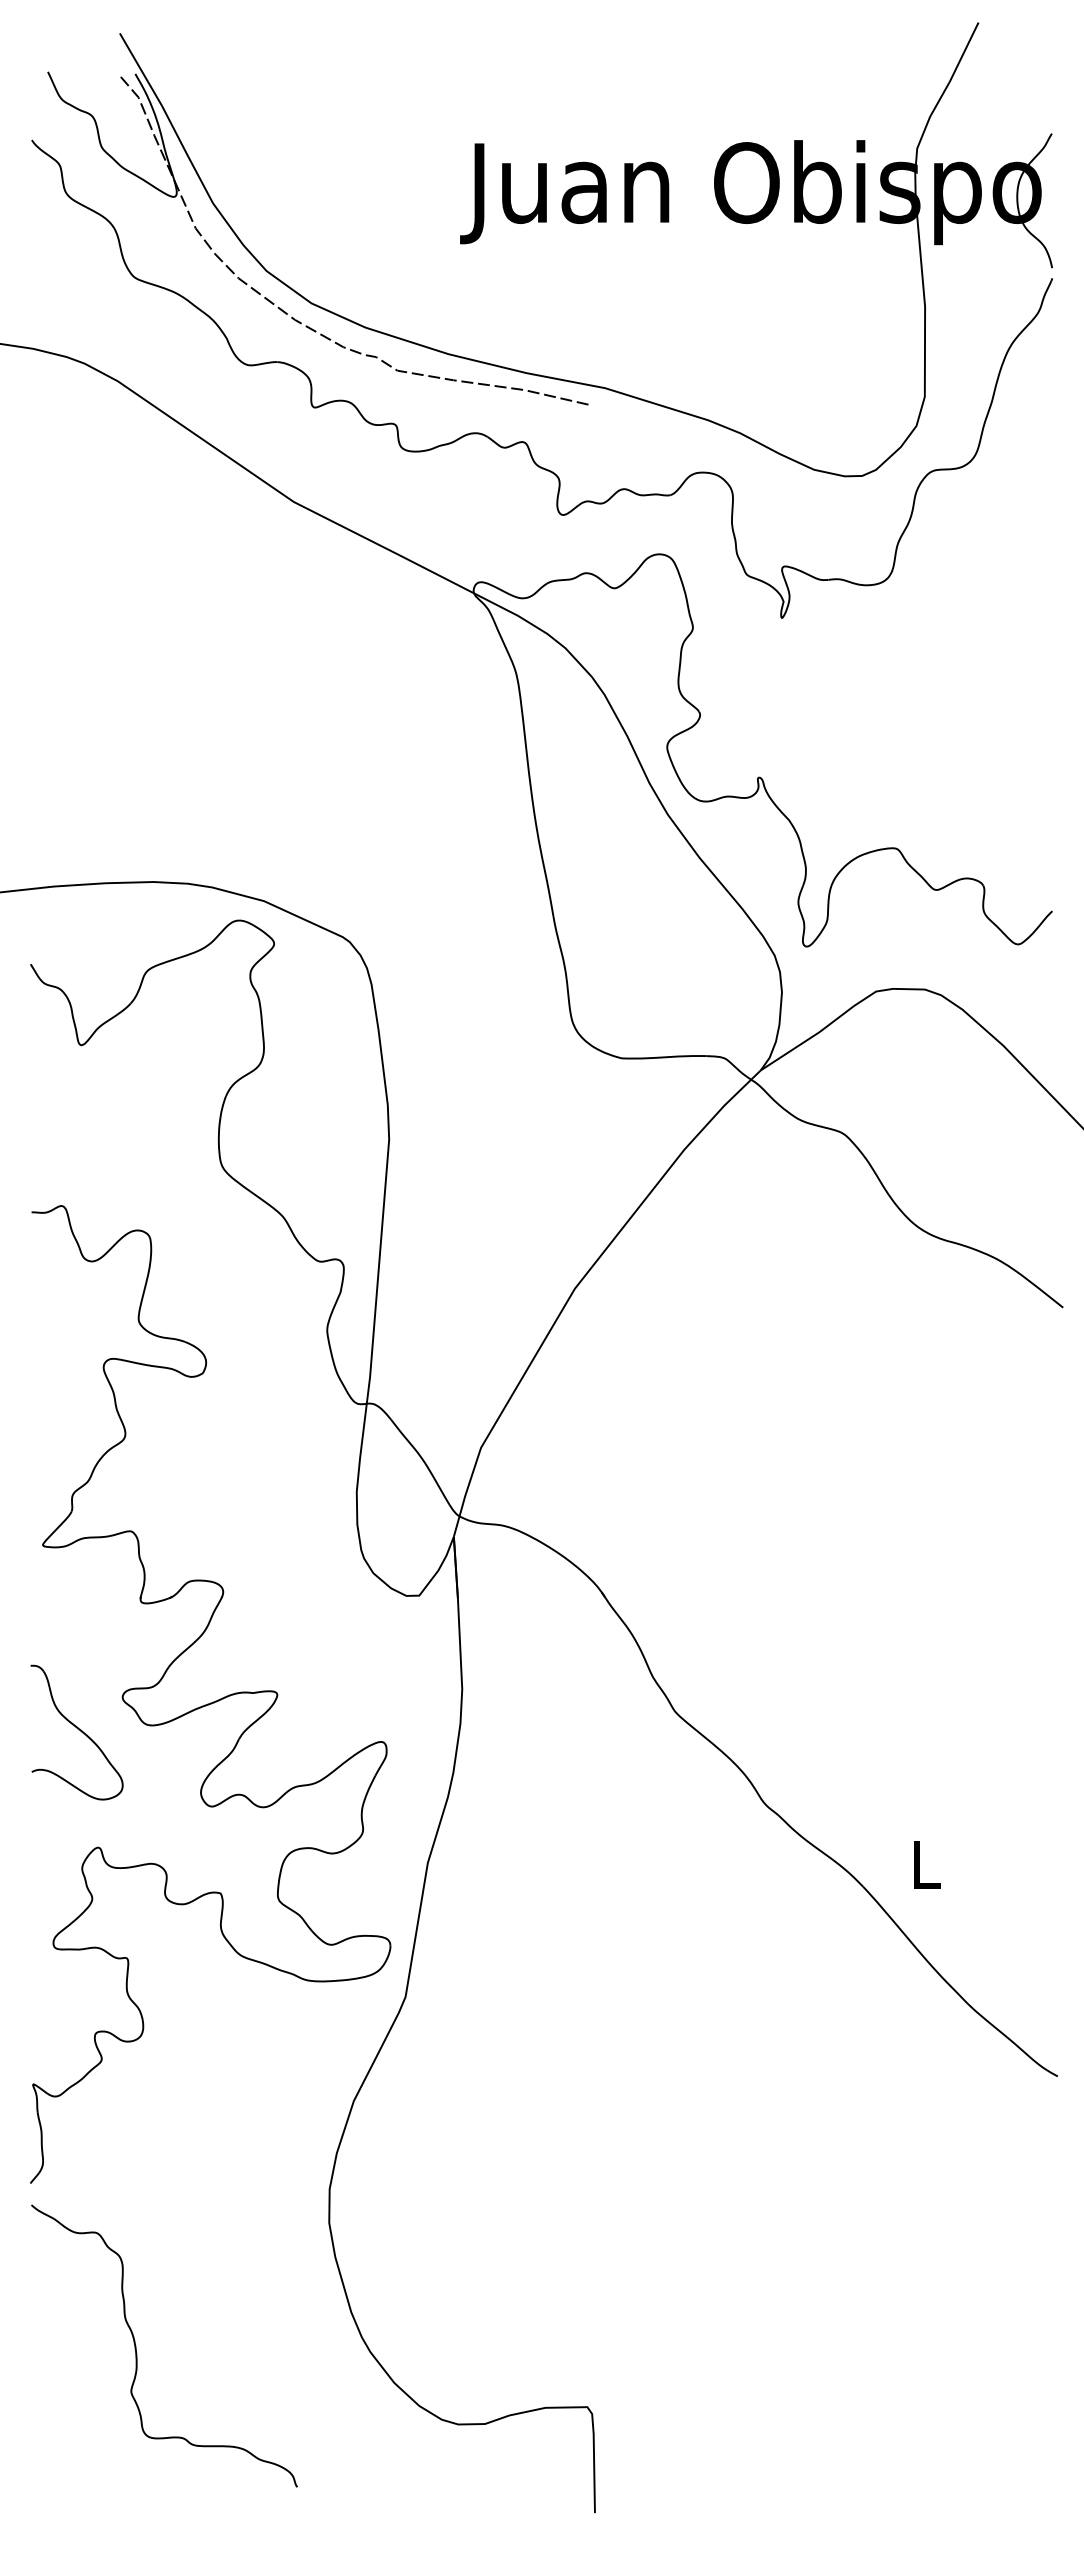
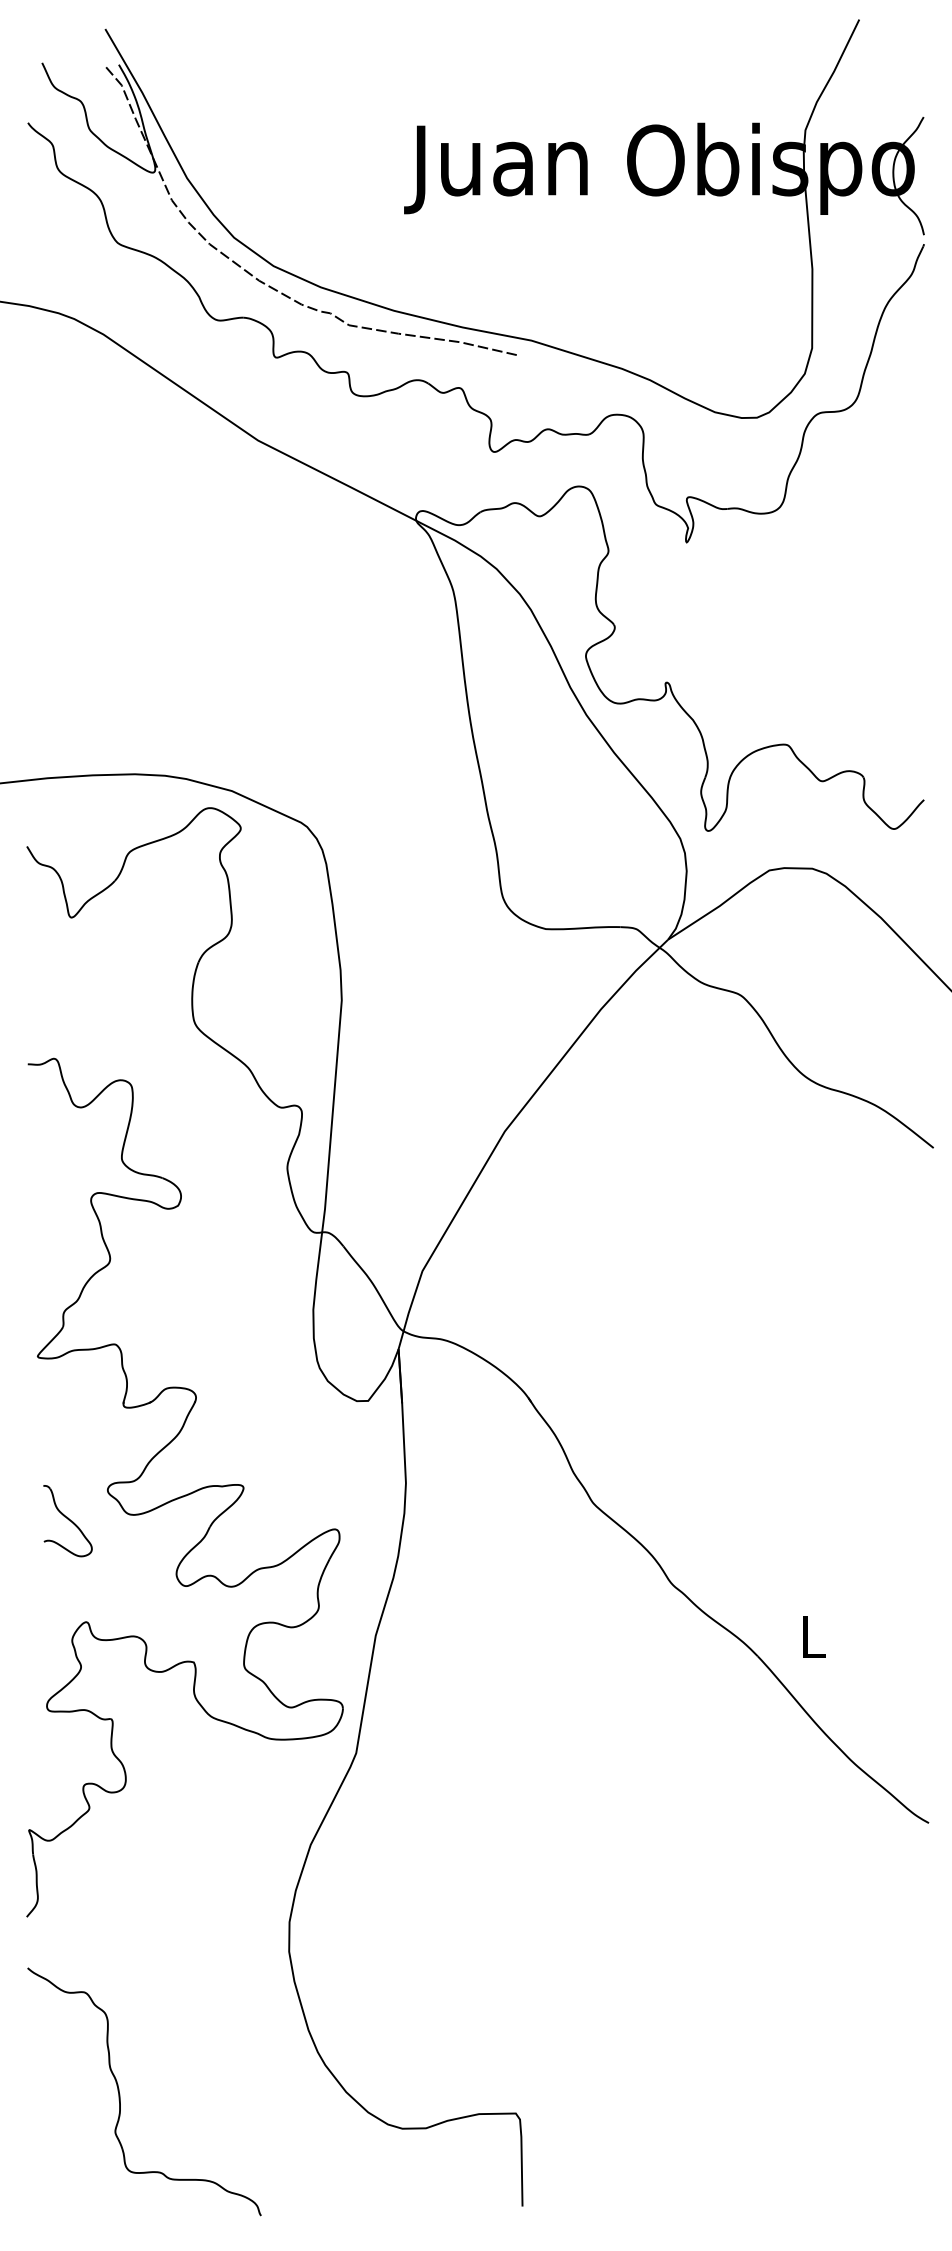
part: (76, 1731) -> (67, 1520), size x0.6
part: (137, 2349) -> (120, 2094), moved

